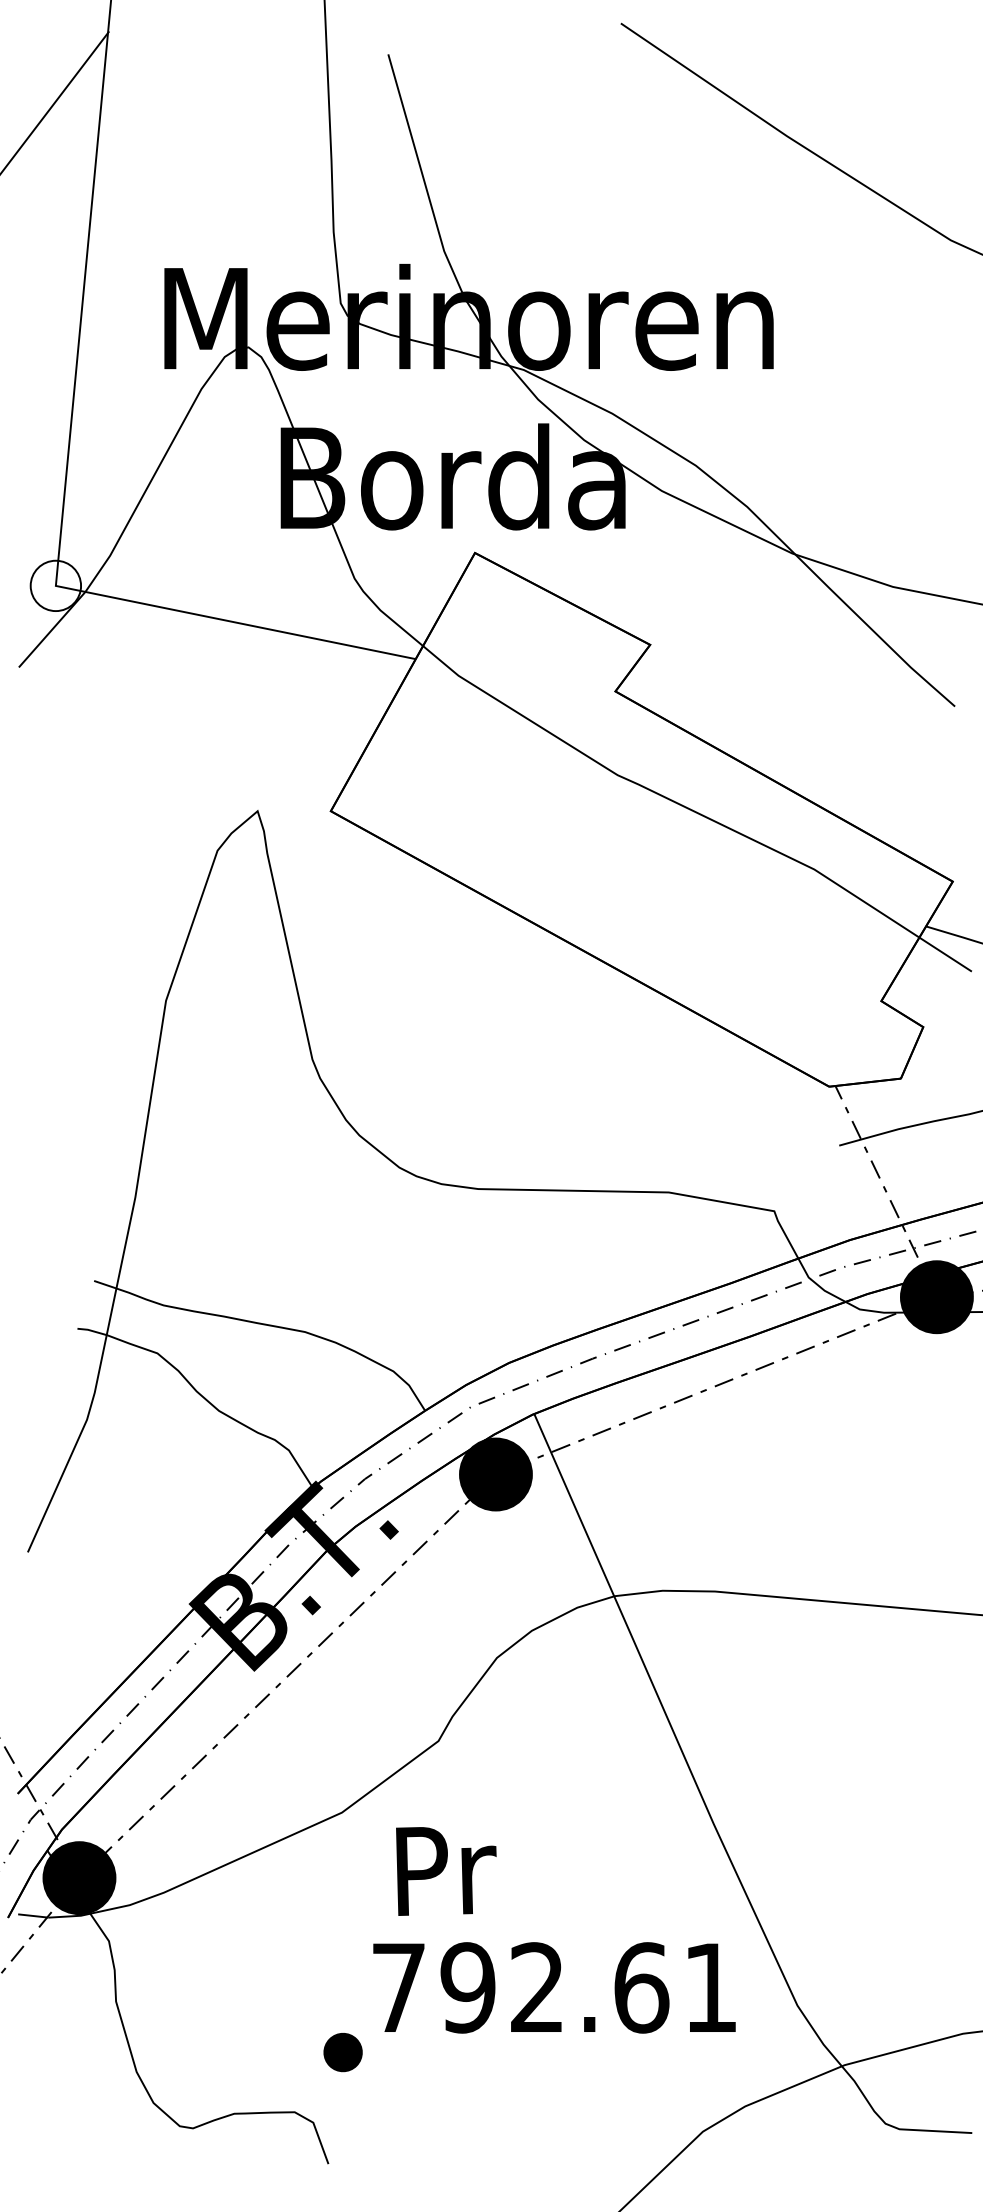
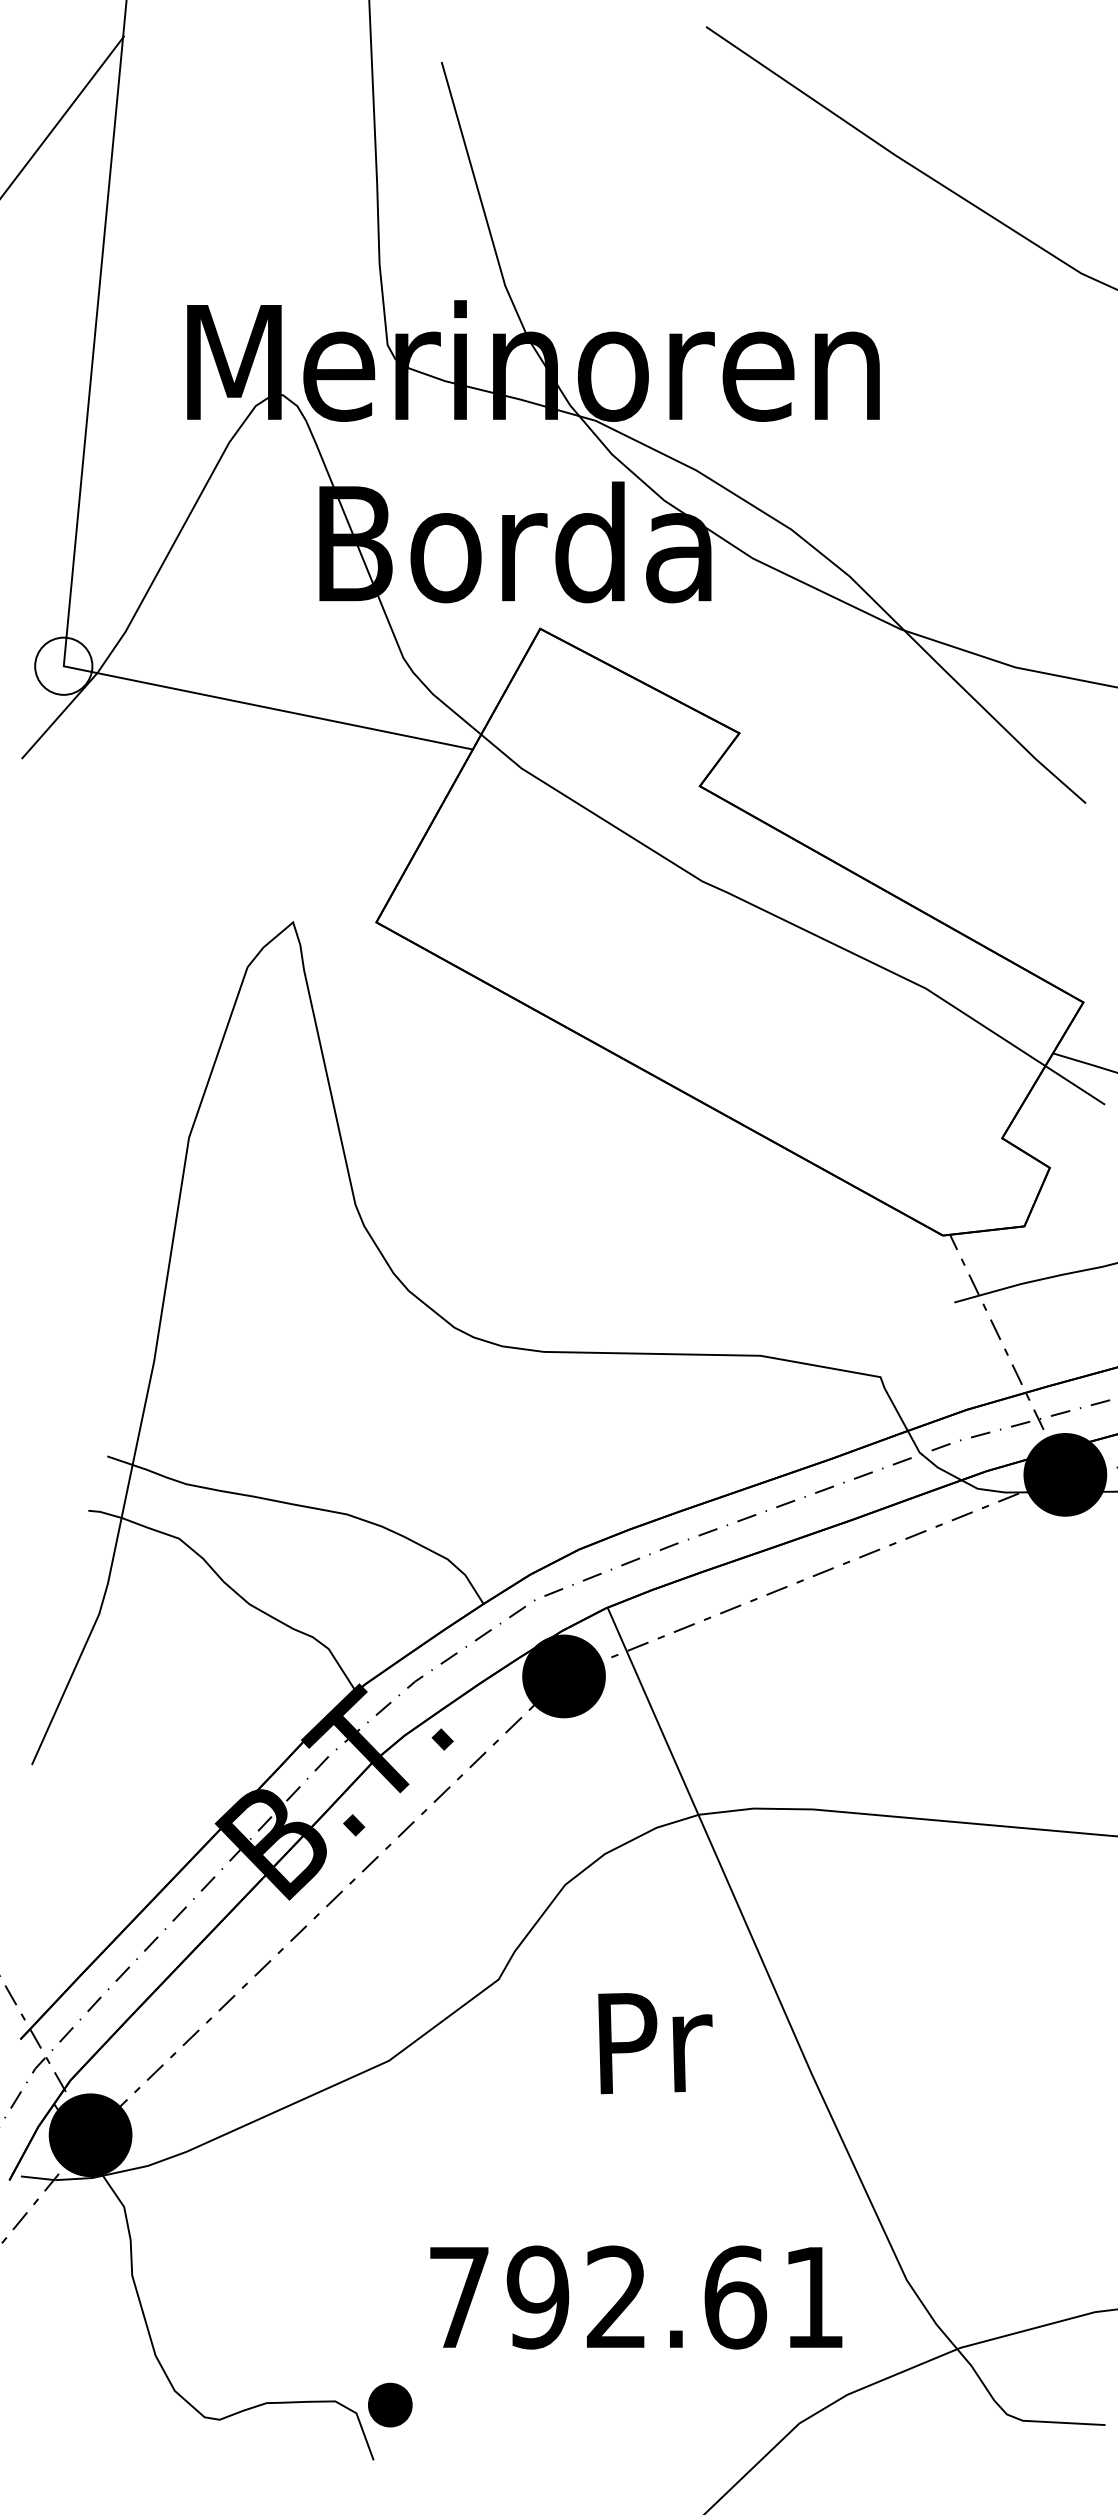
text: (446, 1871) -> (655, 2043), moved
text: (554, 1987) -> (636, 2297), moved
part: (342, 2052) -> (389, 2405), moved

